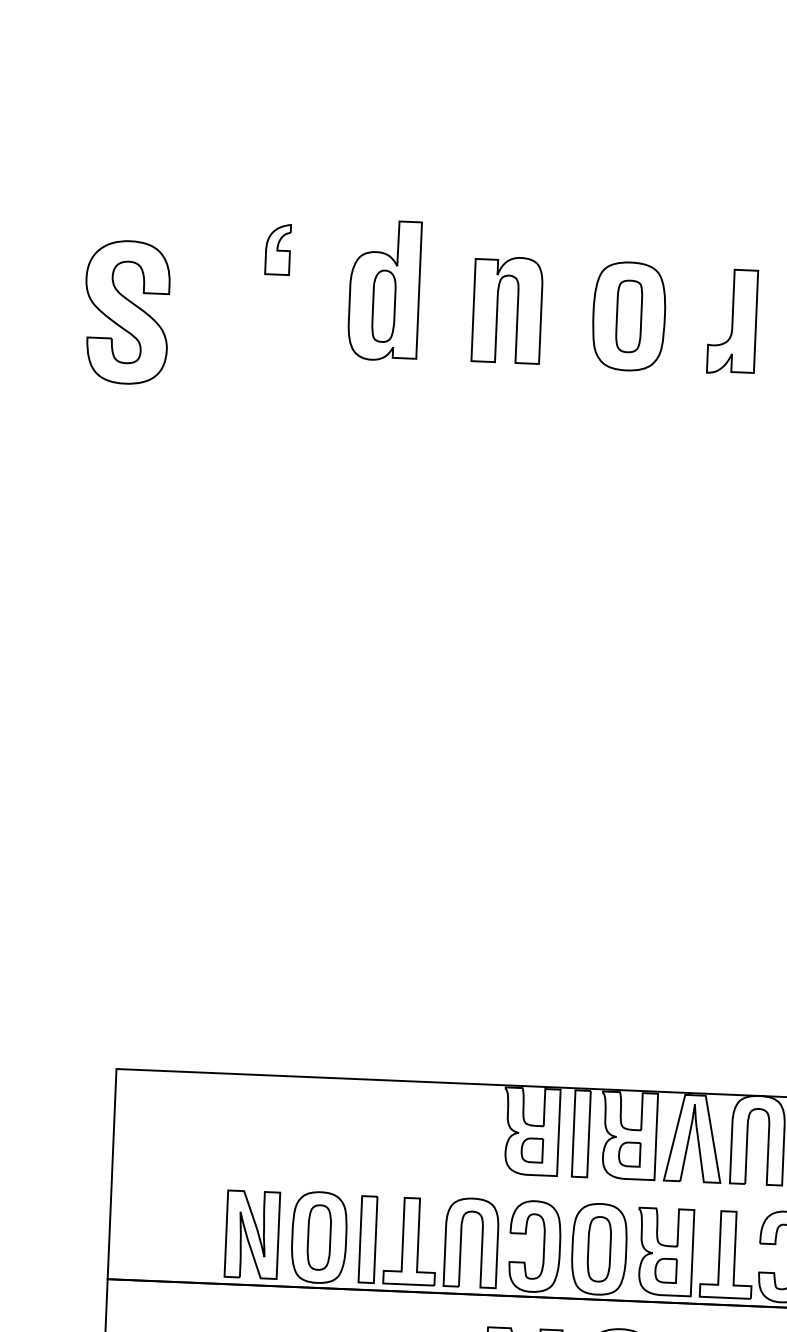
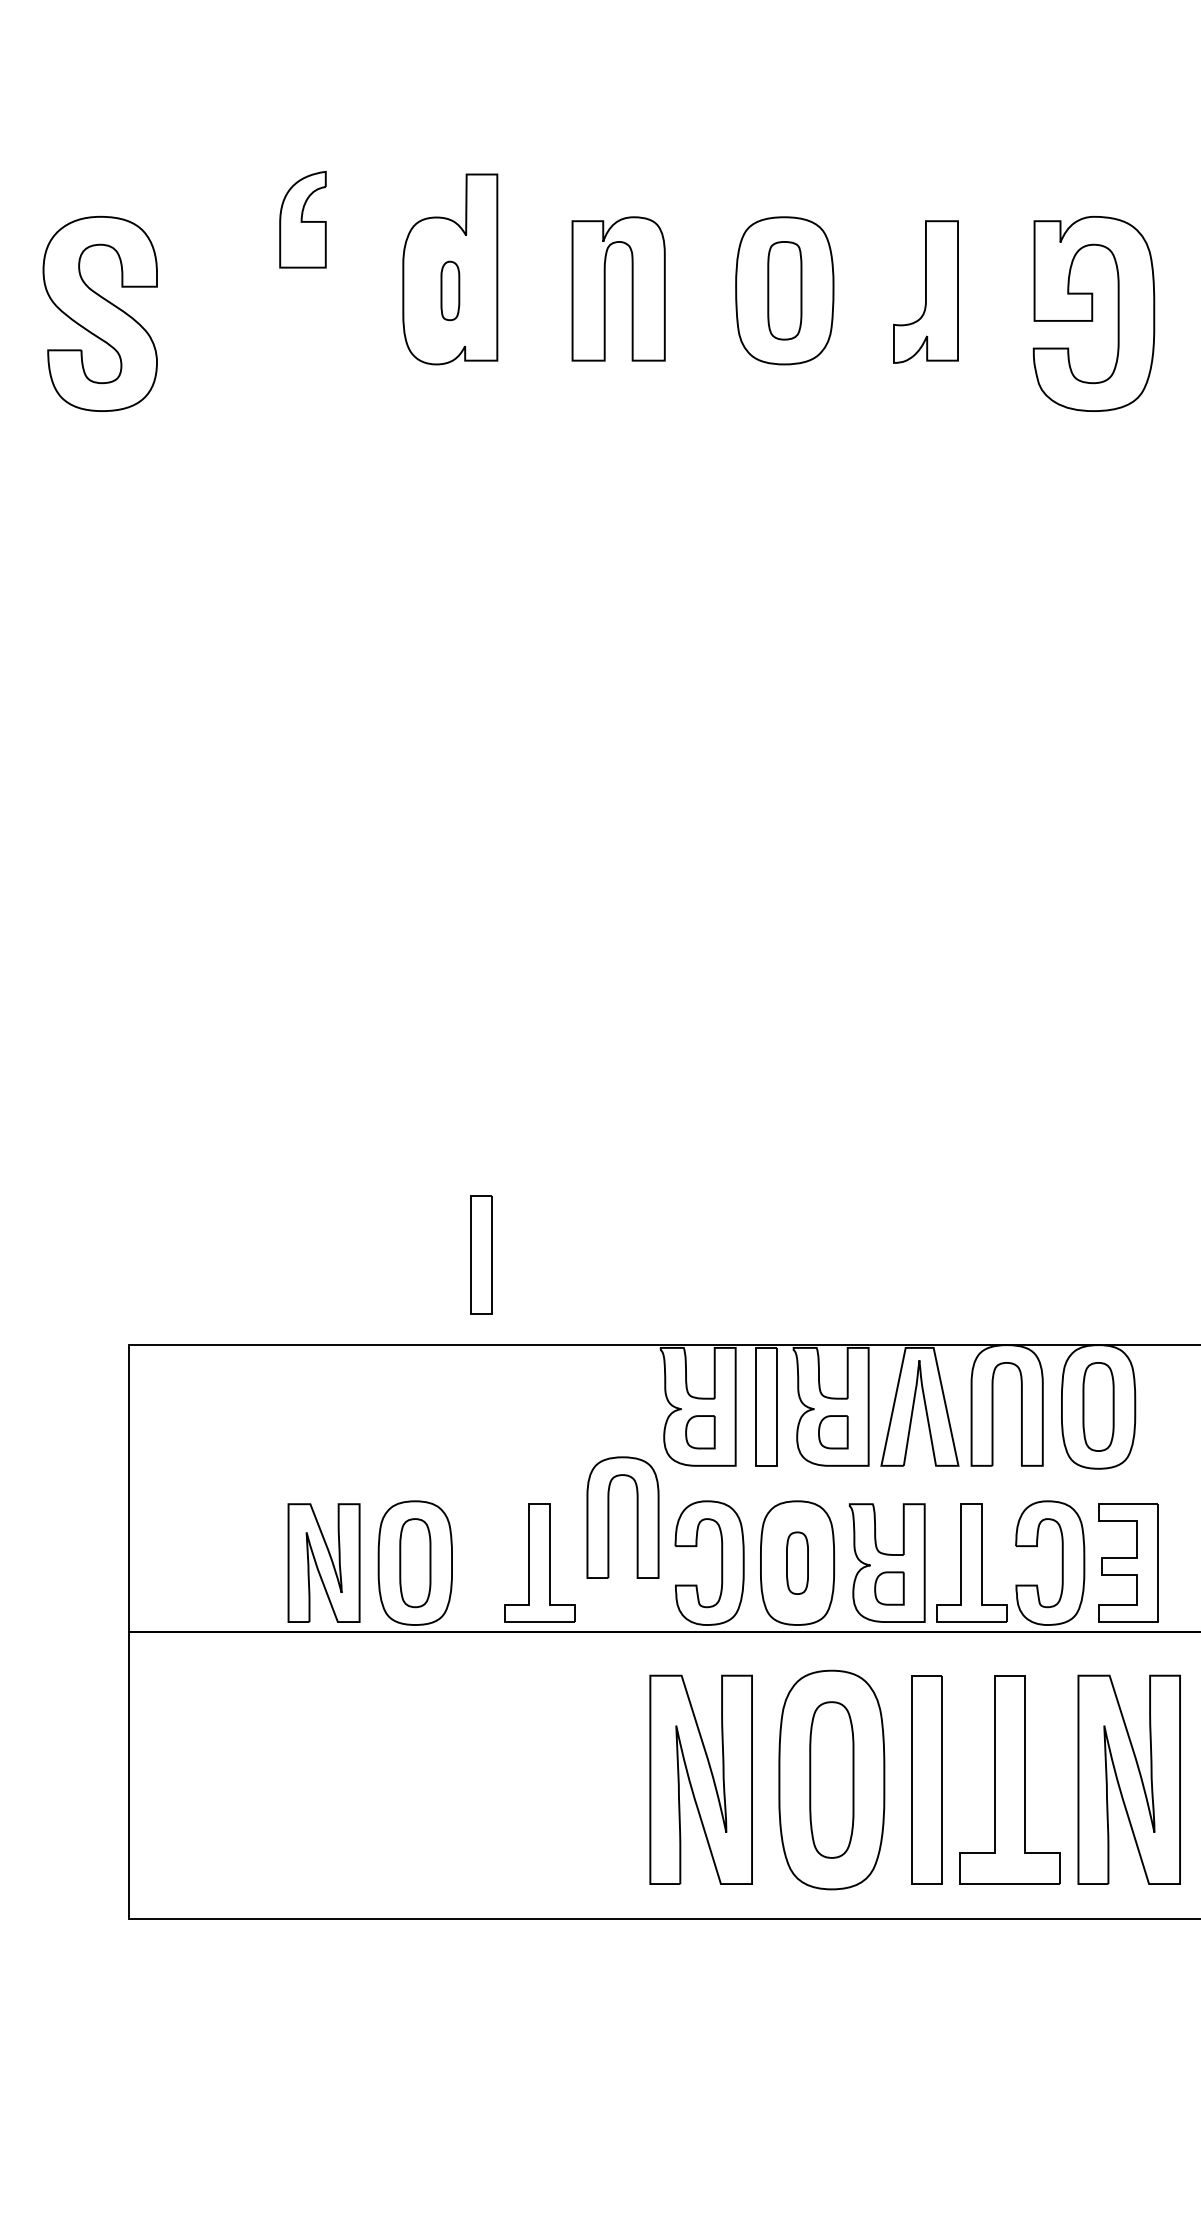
part: (277, 249) -> (302, 219), size x1.4
part: (384, 305) -> (450, 290), size x0.6
part: (367, 1239) -> (481, 1254), moved
part: (461, 1242) -> (609, 1517), moved
part: (599, 1249) -> (797, 1563), size x0.7

